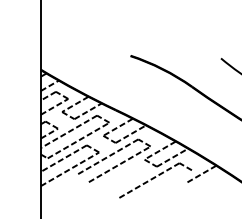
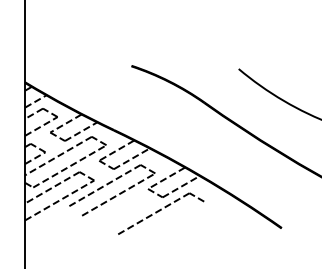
line: (200, 174) -> (214, 206), removed

